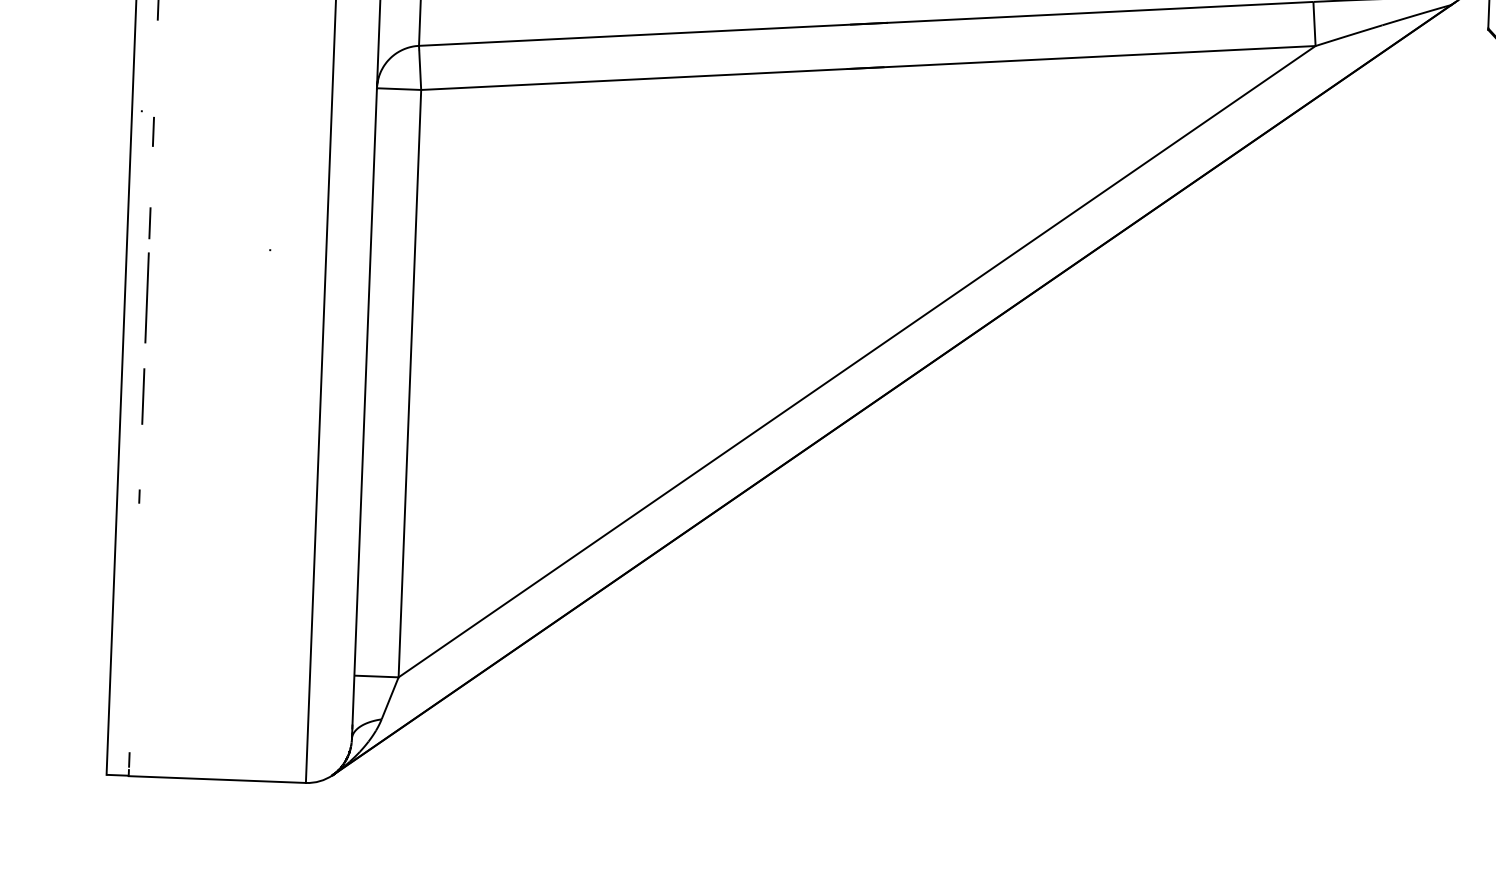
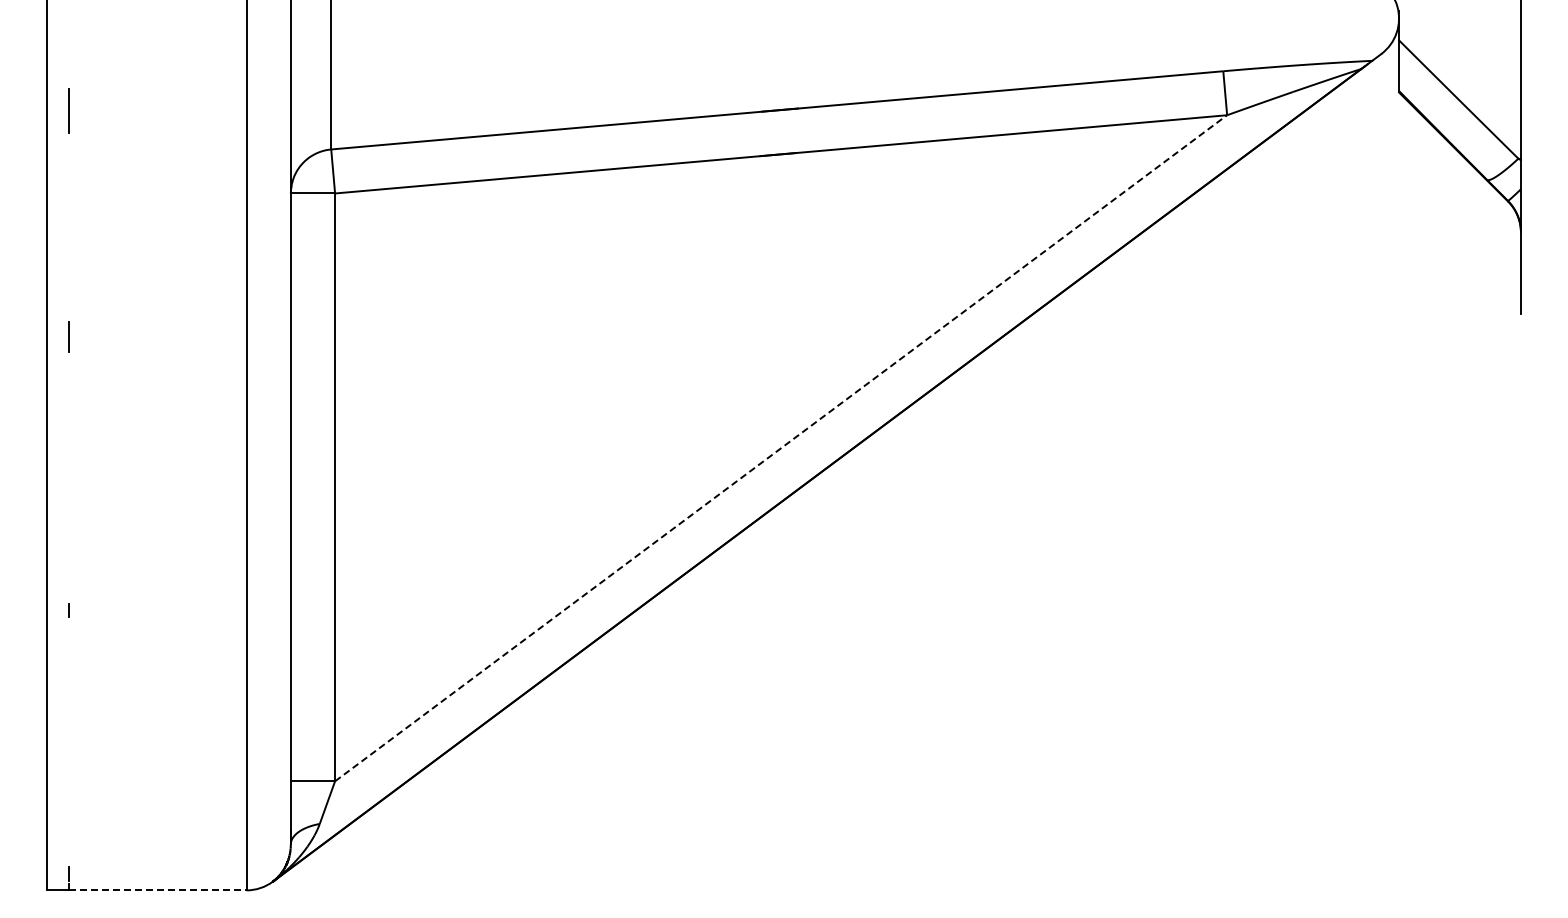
line: (153, 131) -> (69, 245), removed
line: (146, 297) -> (68, 411), removed
line: (857, 361) -> (781, 448), solid -> dashed
line: (142, 396) -> (68, 510), removed
line: (216, 779) -> (157, 890), solid -> dashed

